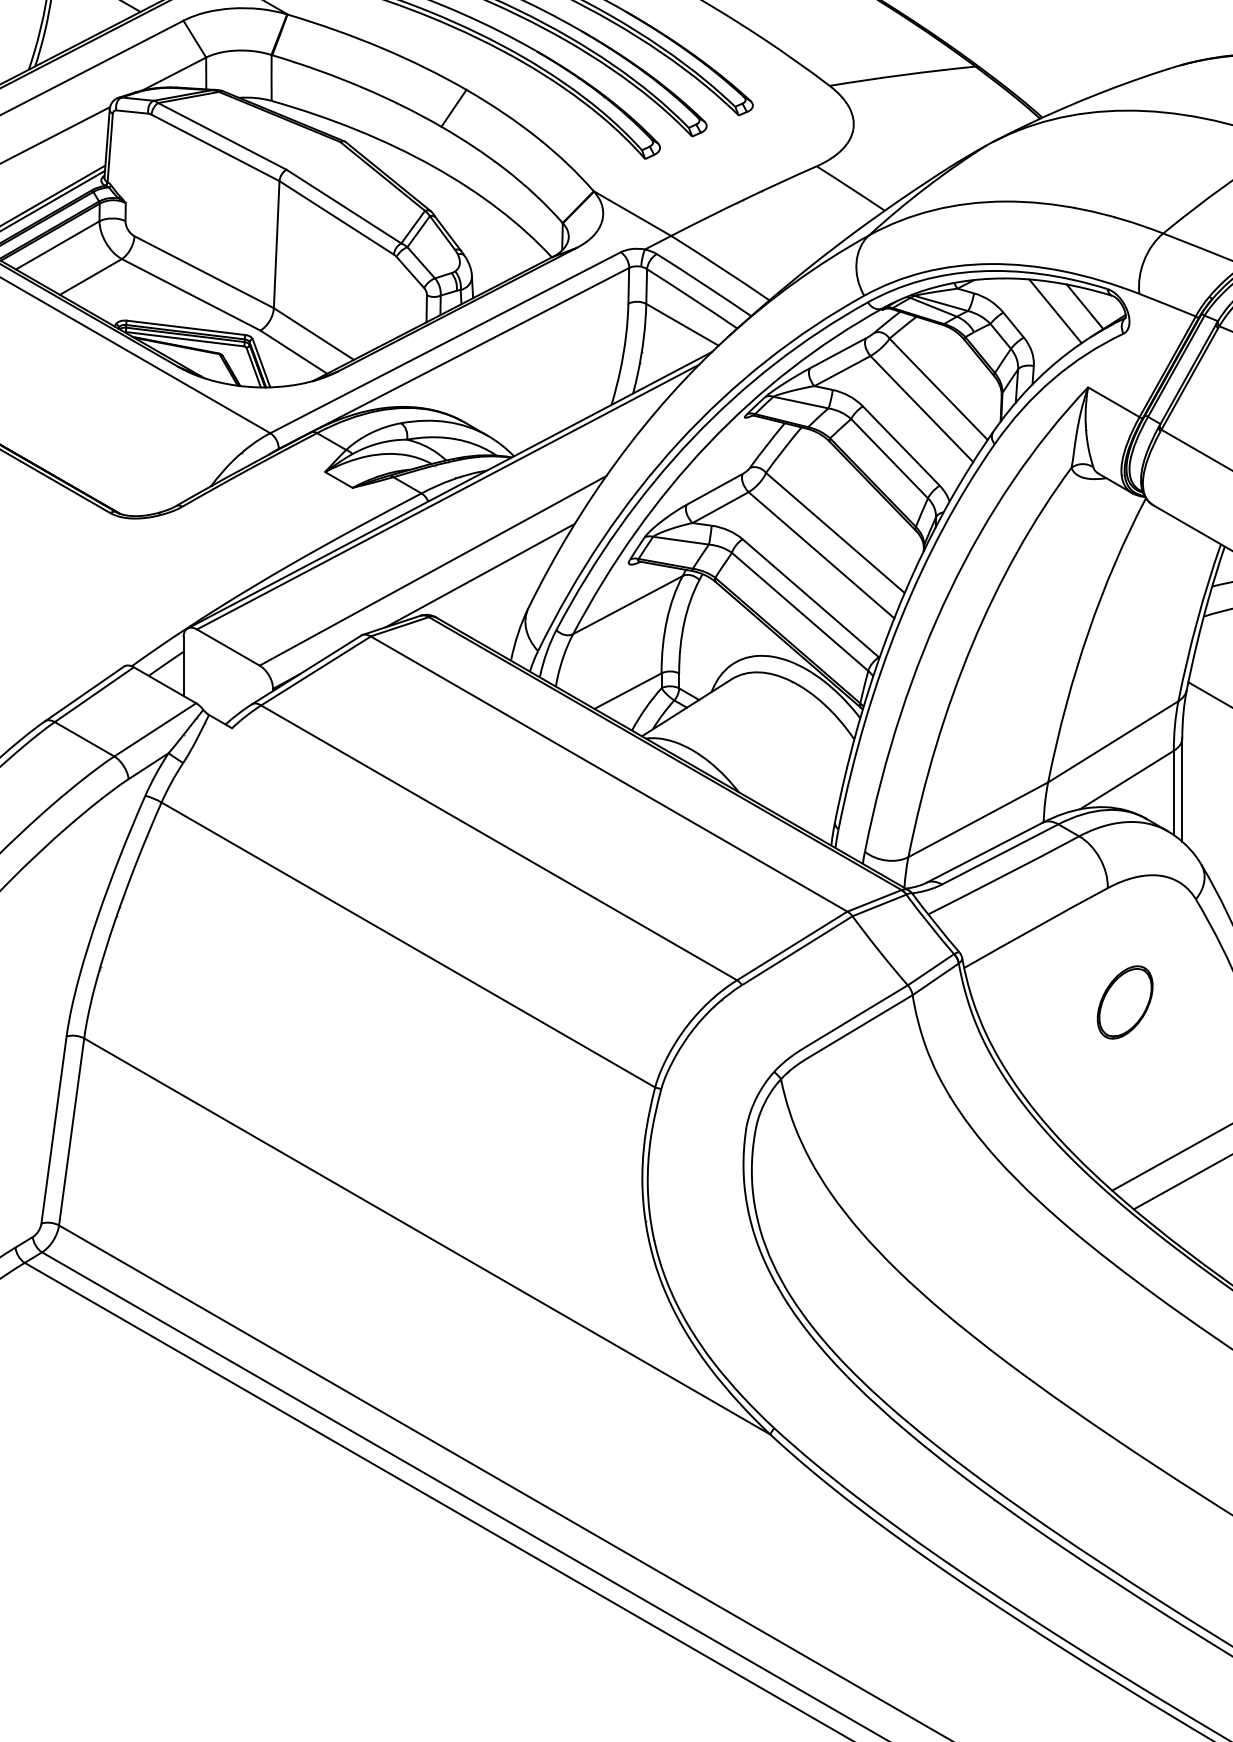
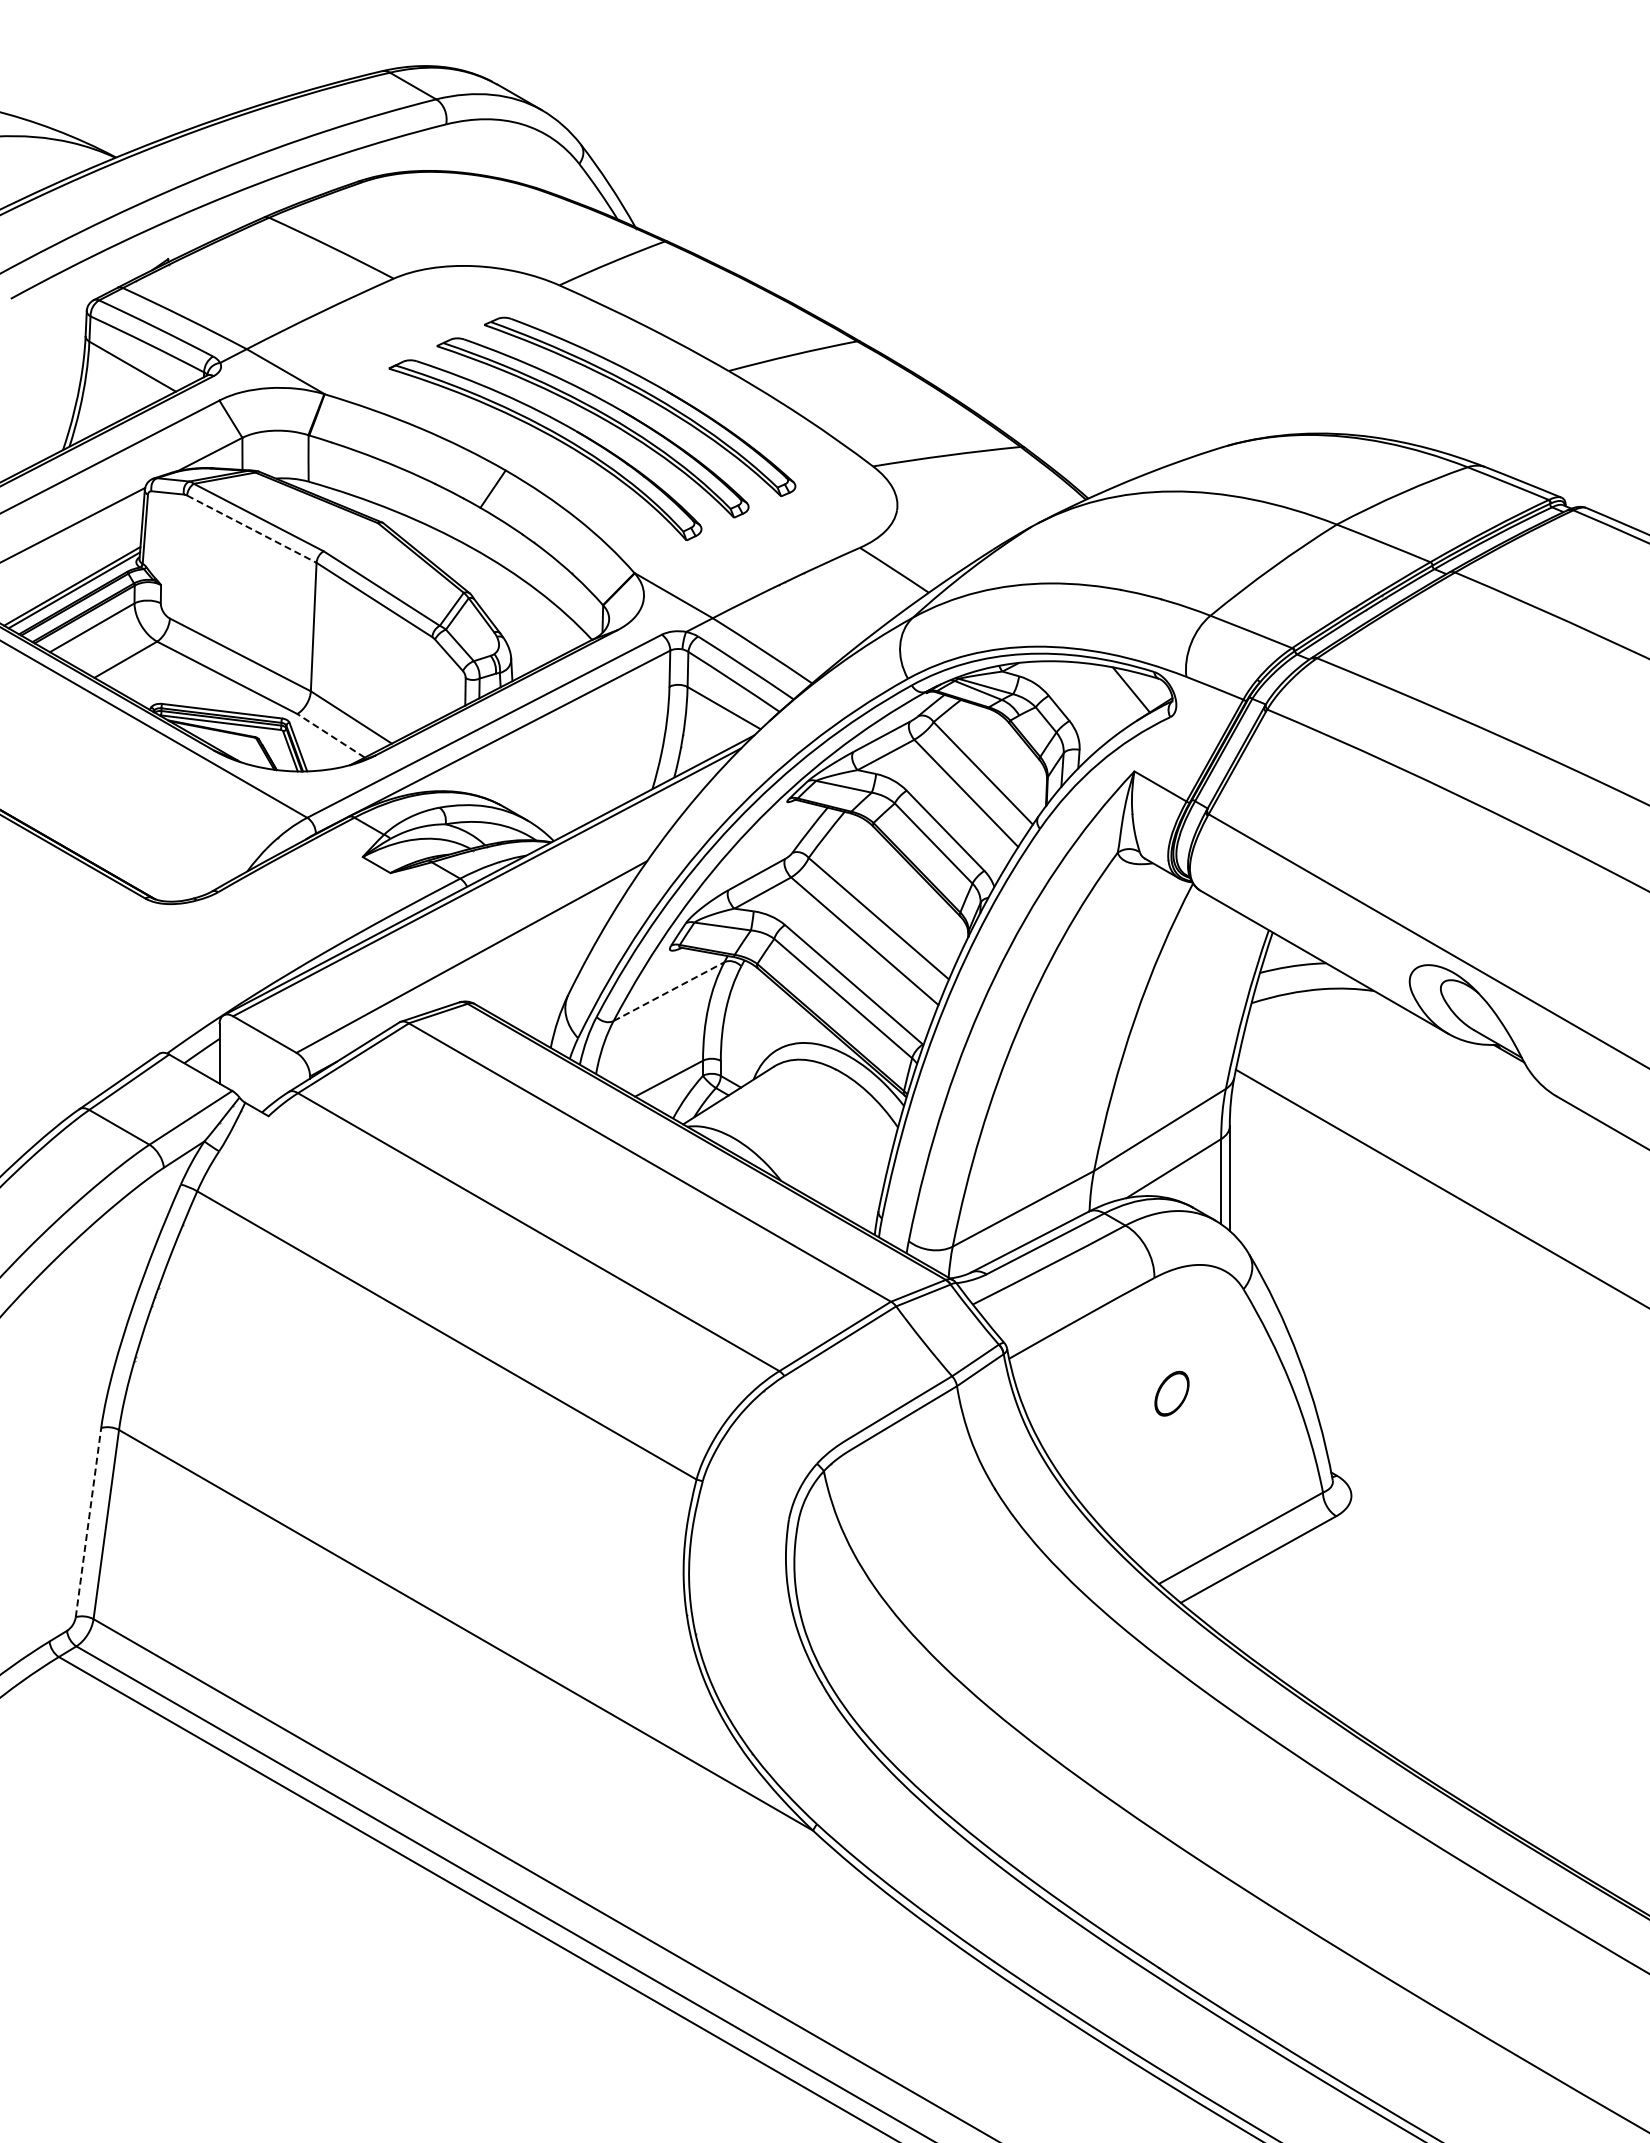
line: (215, 148) -> (251, 529), solid -> dashed
line: (1054, 311) -> (1100, 694), removed
line: (293, 351) -> (330, 735), solid -> dashed
line: (480, 575) -> (519, 961), removed
line: (628, 604) -> (669, 991), solid -> dashed
part: (1124, 1002) -> (1171, 1393), size x0.6
line: (54, 1129) -> (88, 1522), solid -> dashed

